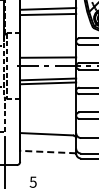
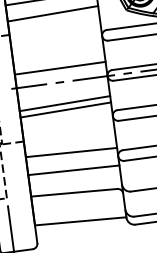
line: (48, 23) -> (53, 12), added
line: (48, 109) -> (72, 152), added
line: (48, 120) -> (74, 170), added
line: (47, 152) -> (79, 222), dashed -> solid

